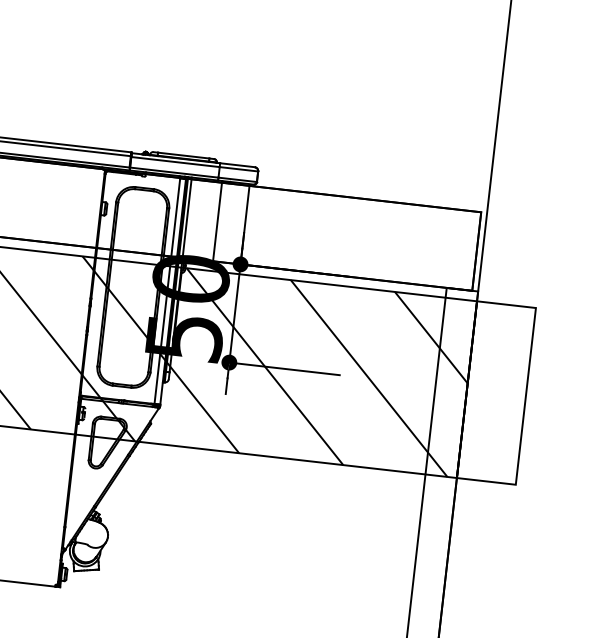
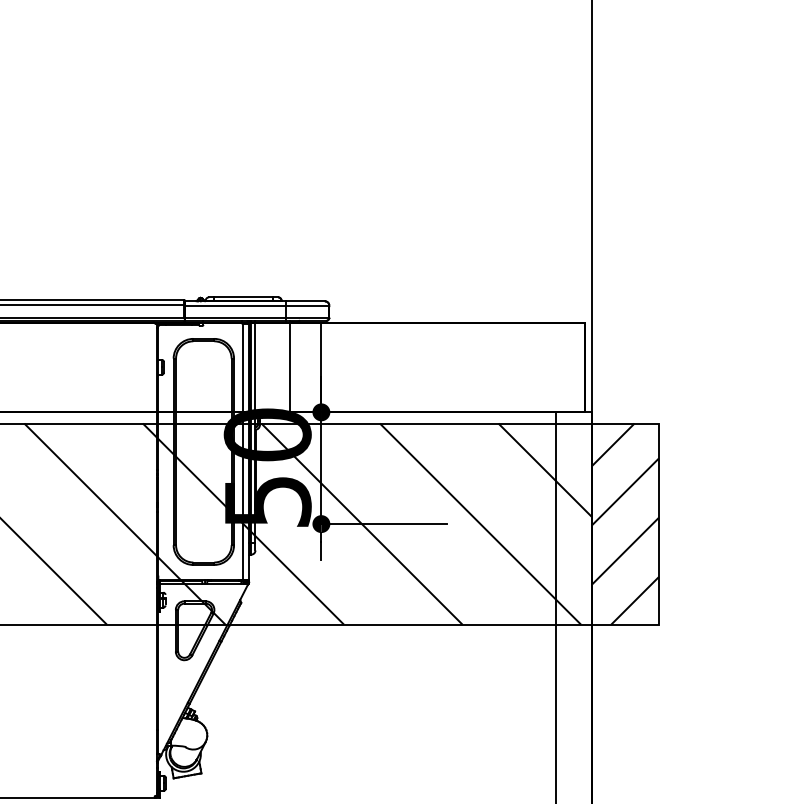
hatch: (495, 392) -> (624, 523), added

